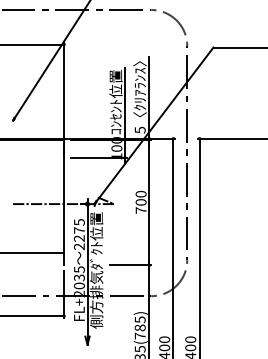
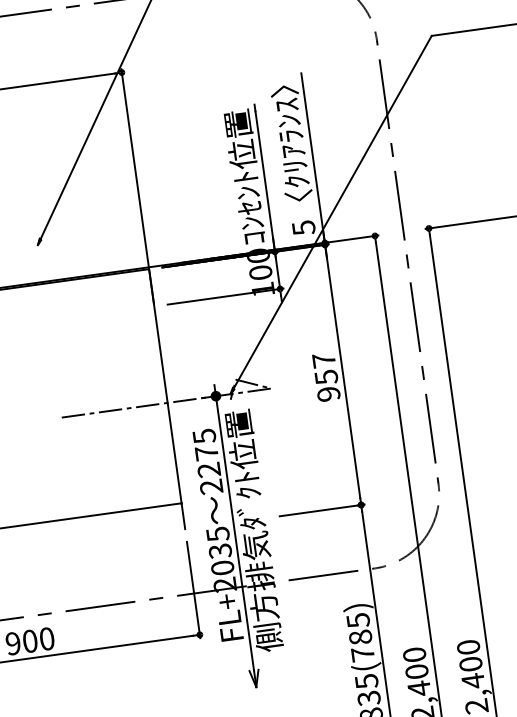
text: (140, 201) -> (324, 375), 700 -> 957

